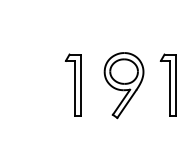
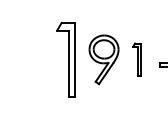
part: (72, 85) -> (65, 59), size x1.6
part: (167, 85) -> (136, 59), size x0.7

